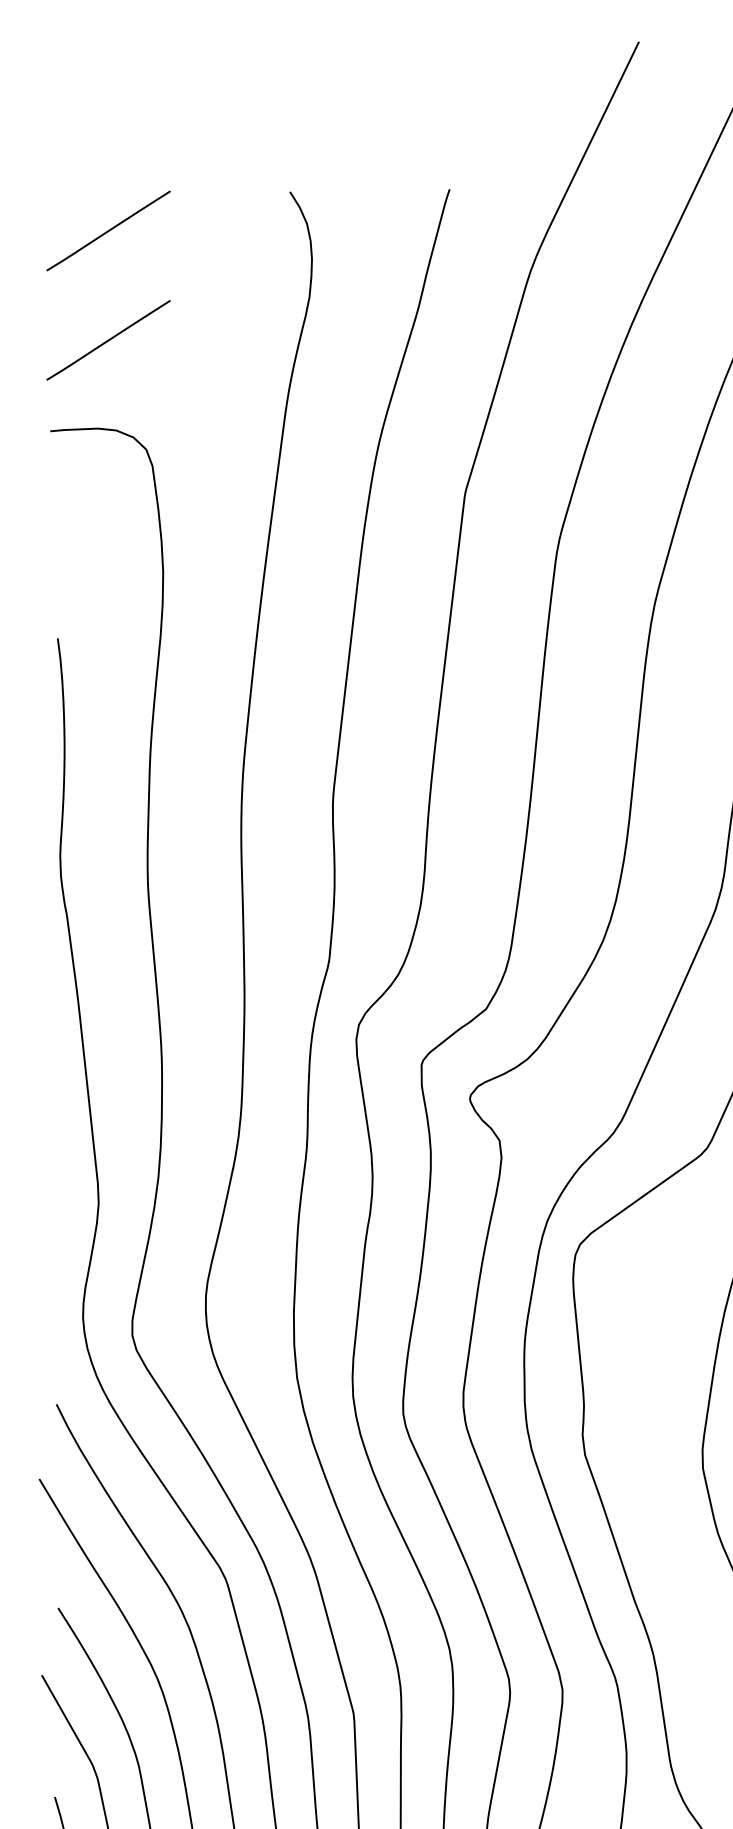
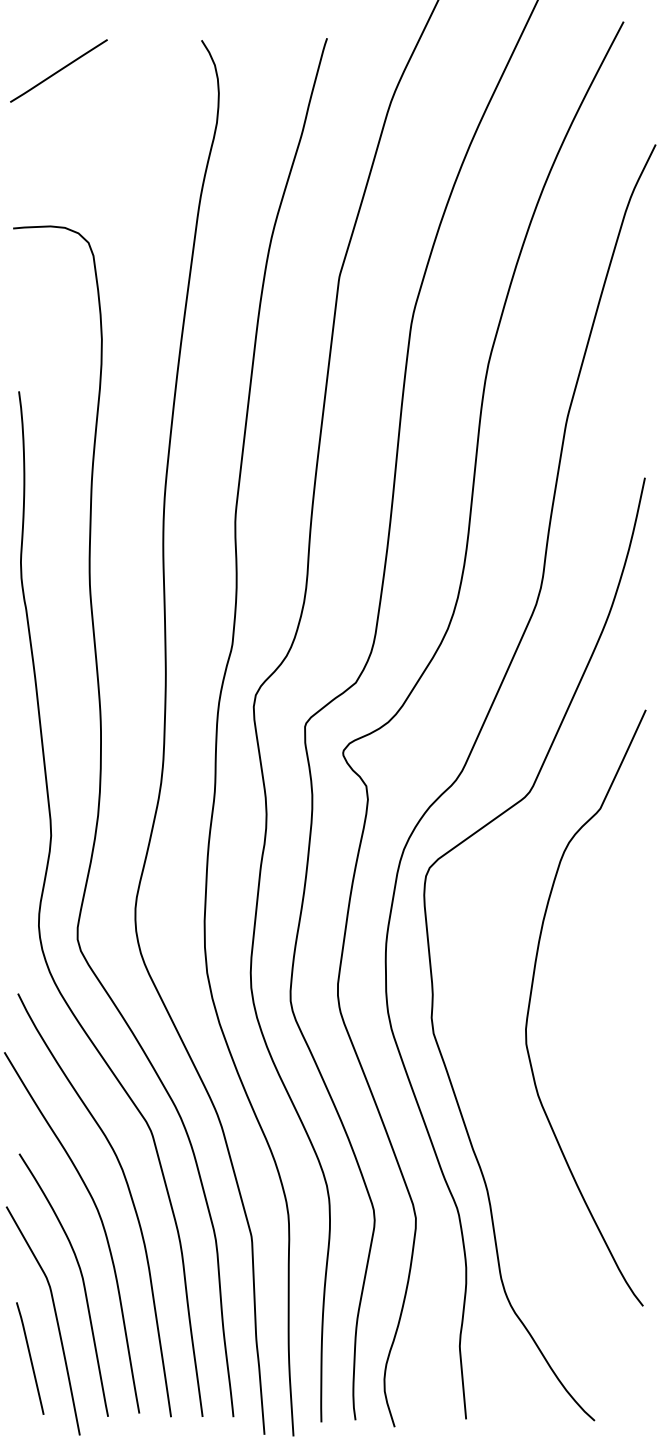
line: (108, 339) -> (58, 156), removed

